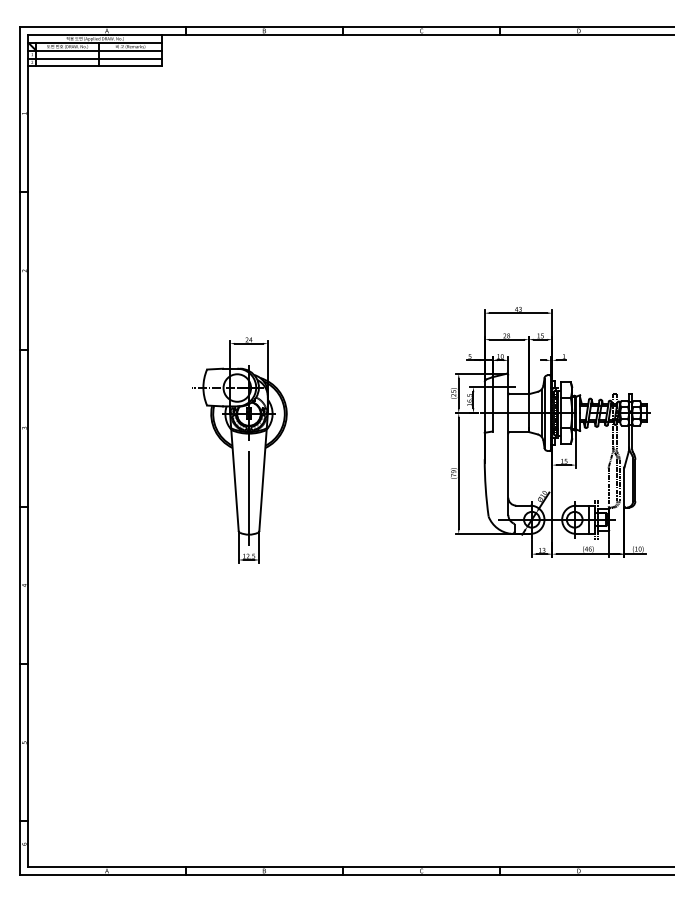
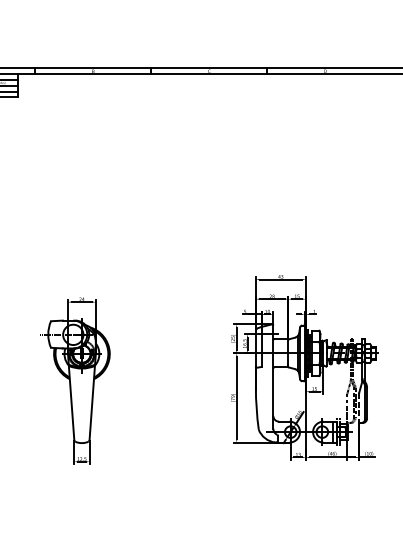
line: (624, 487) -> (359, 408), solid -> dashed
line: (249, 497) -> (82, 415), removed

